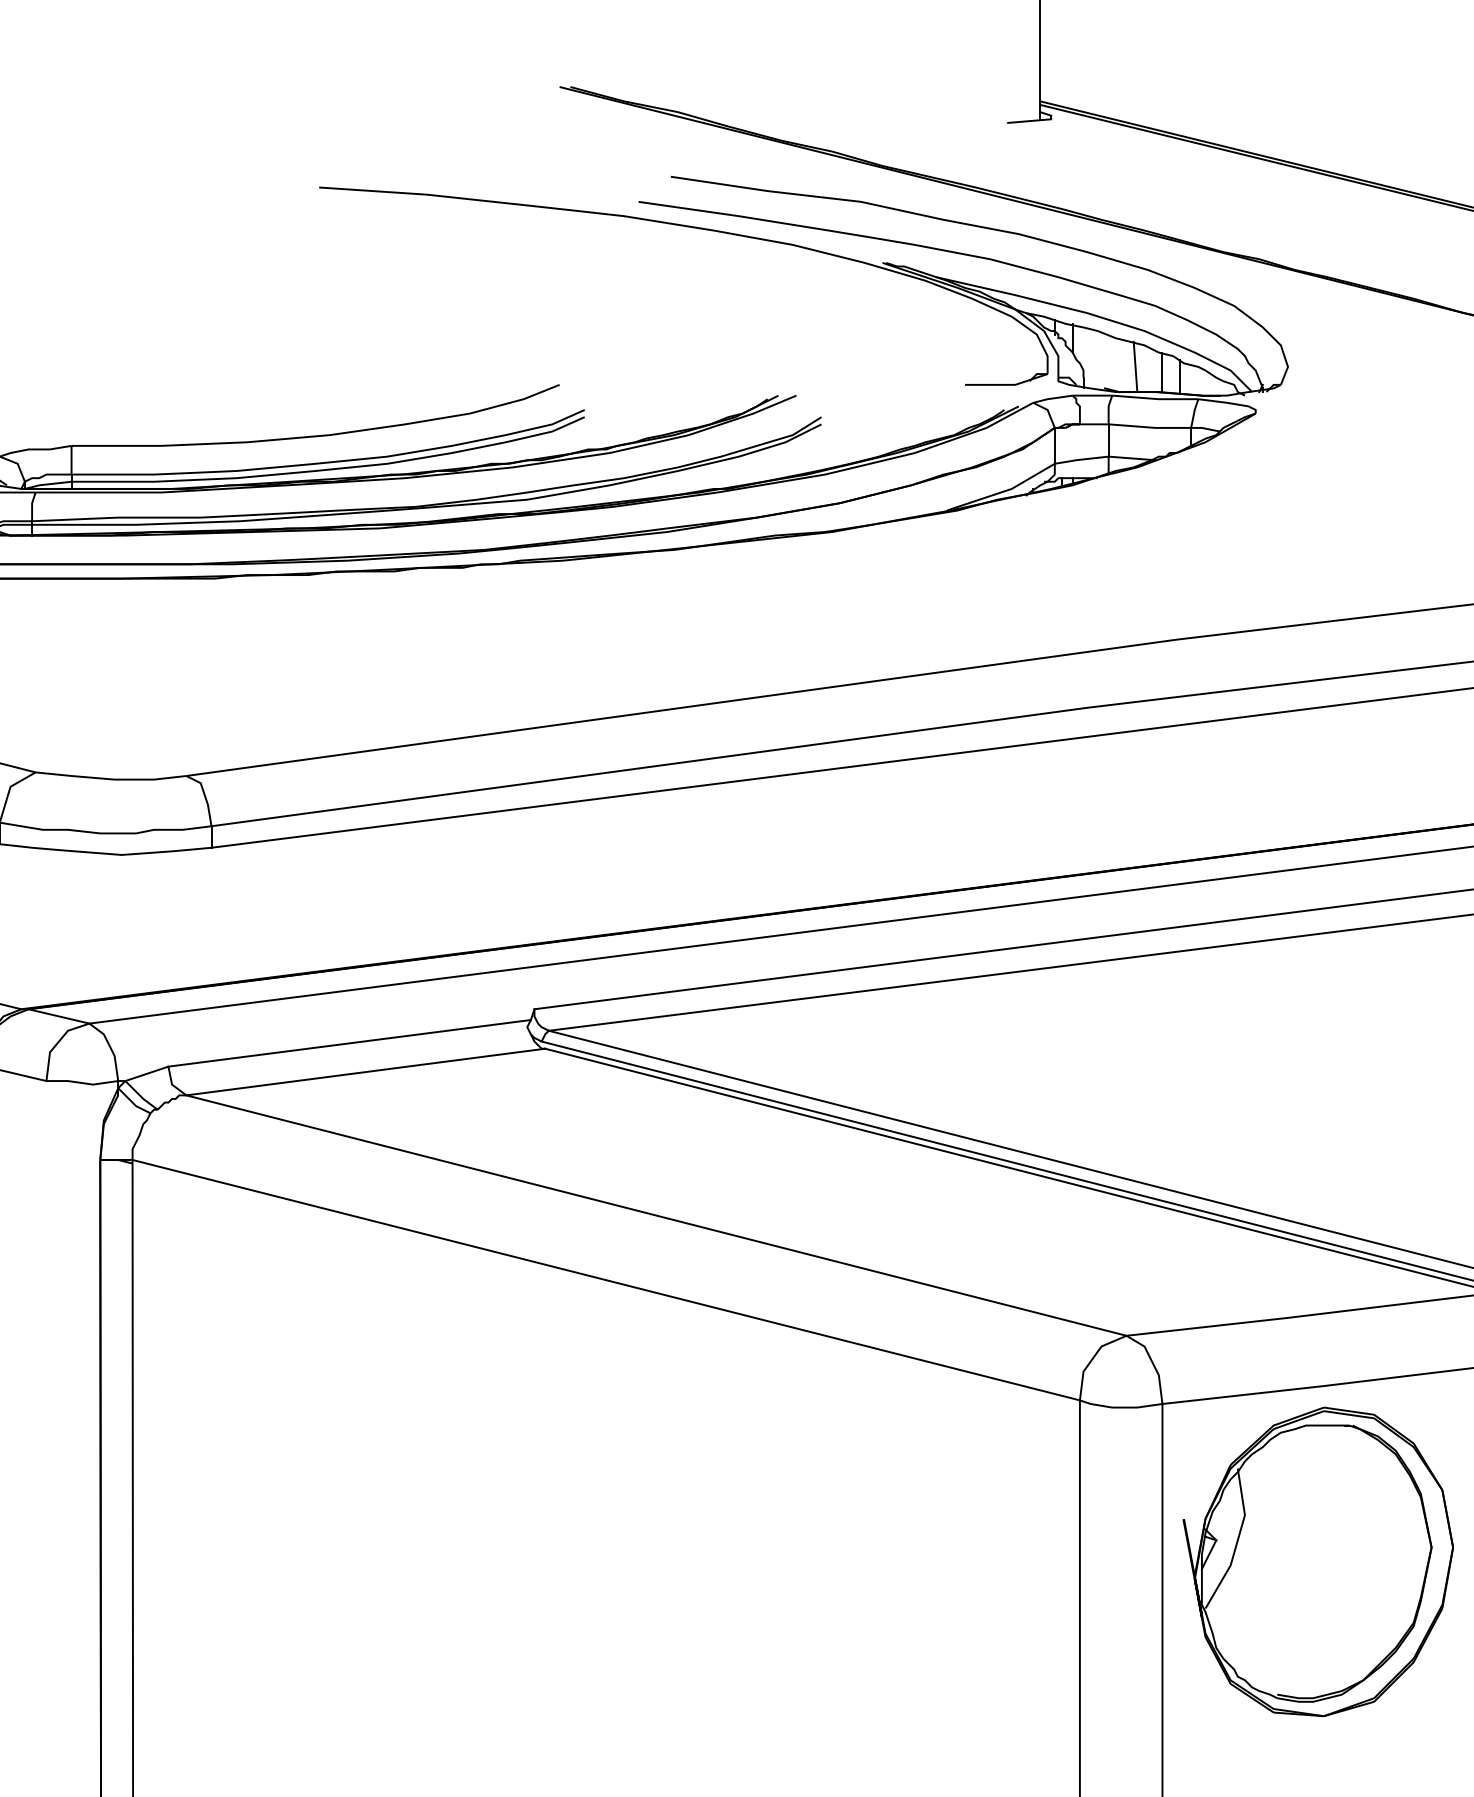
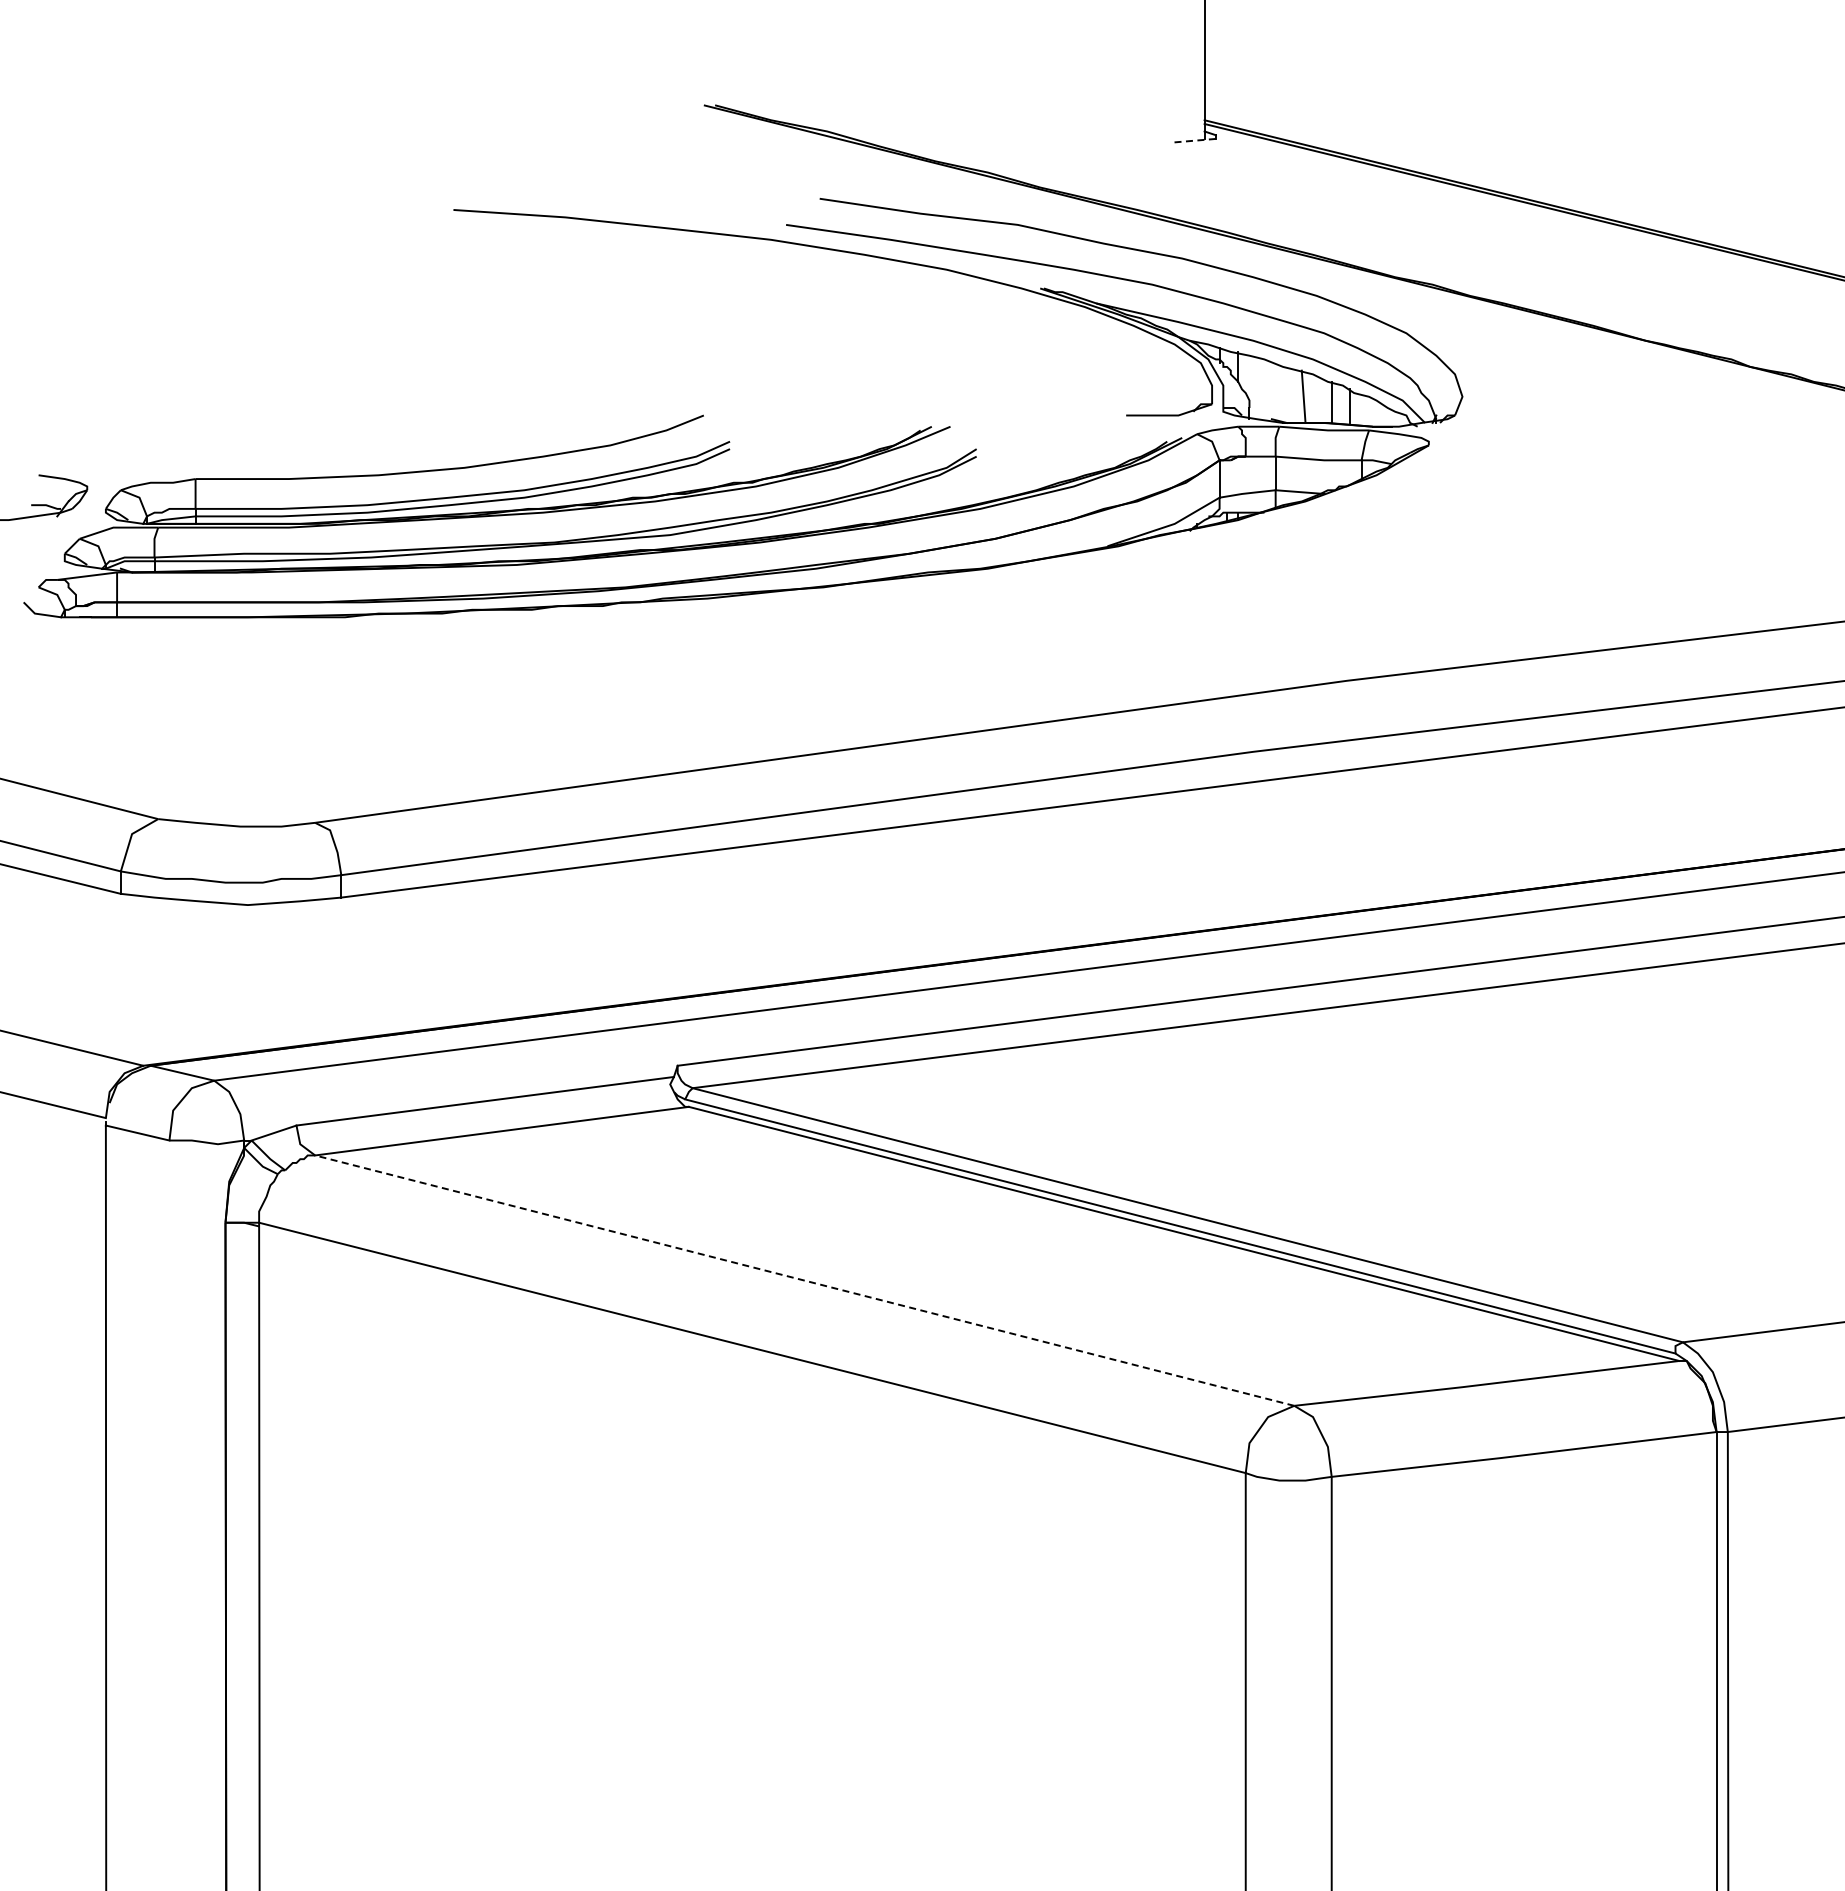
line: (1029, 120) -> (1193, 140), solid -> dashed
line: (656, 1215) -> (804, 1280), solid -> dashed
part: (1317, 1561) -> (1493, 1640), removed

